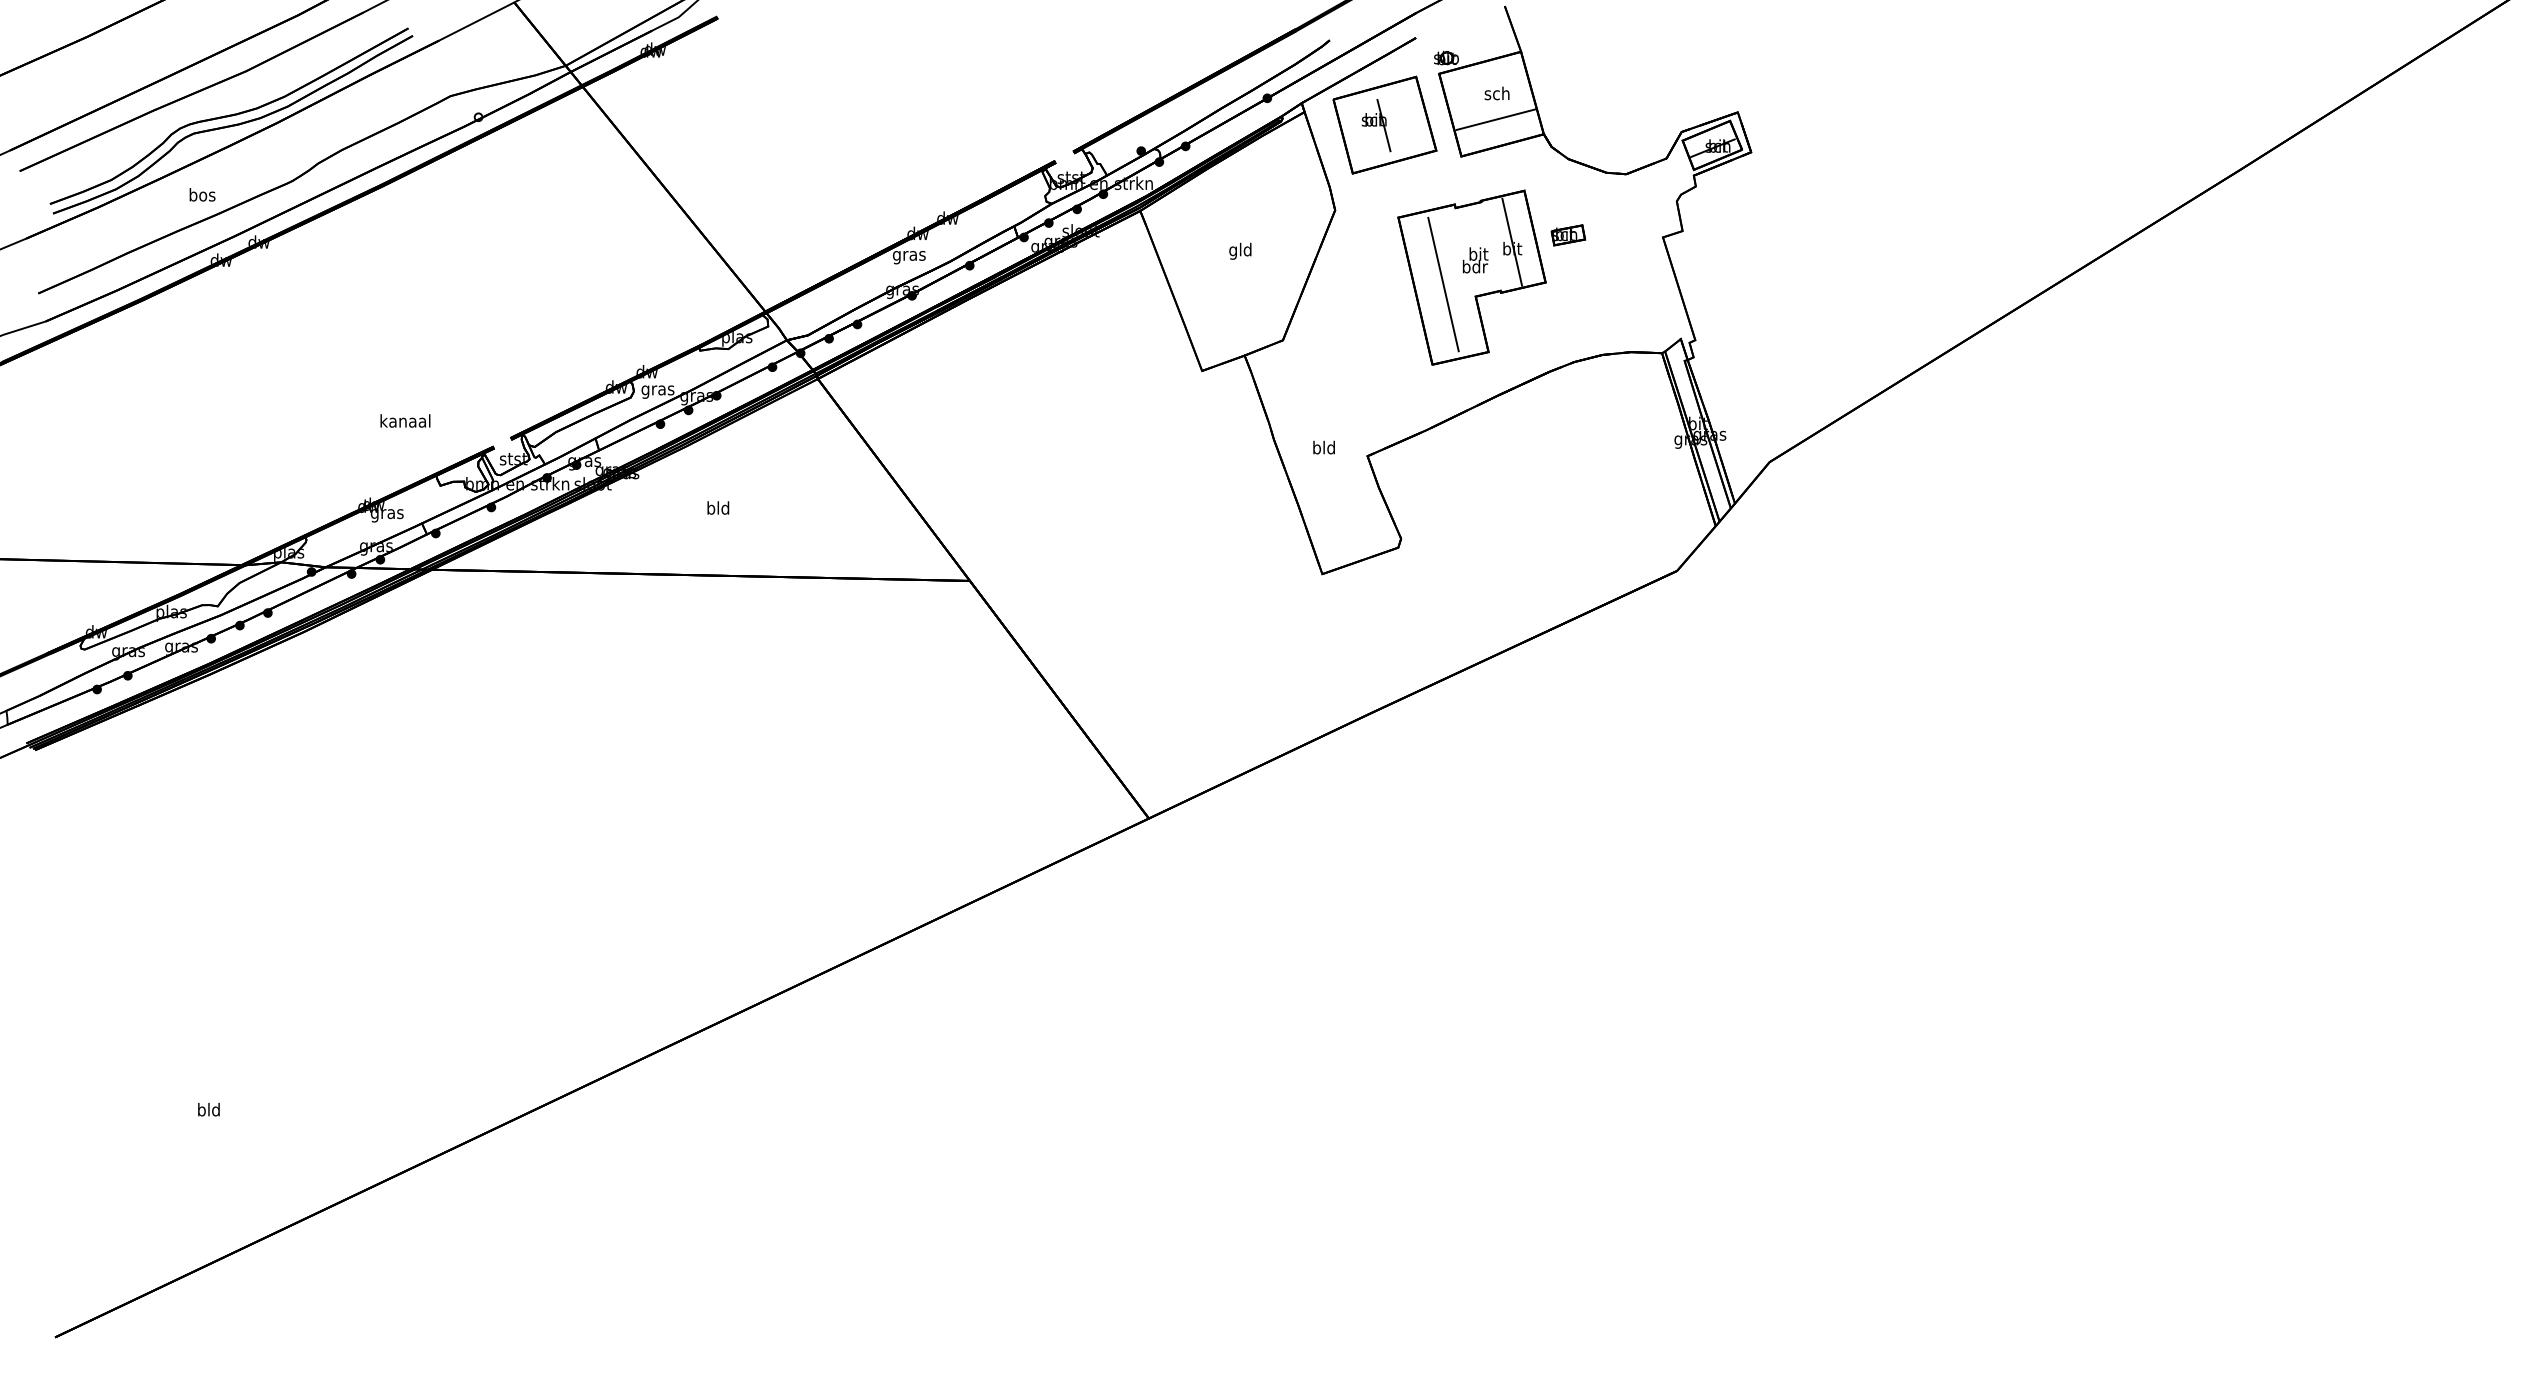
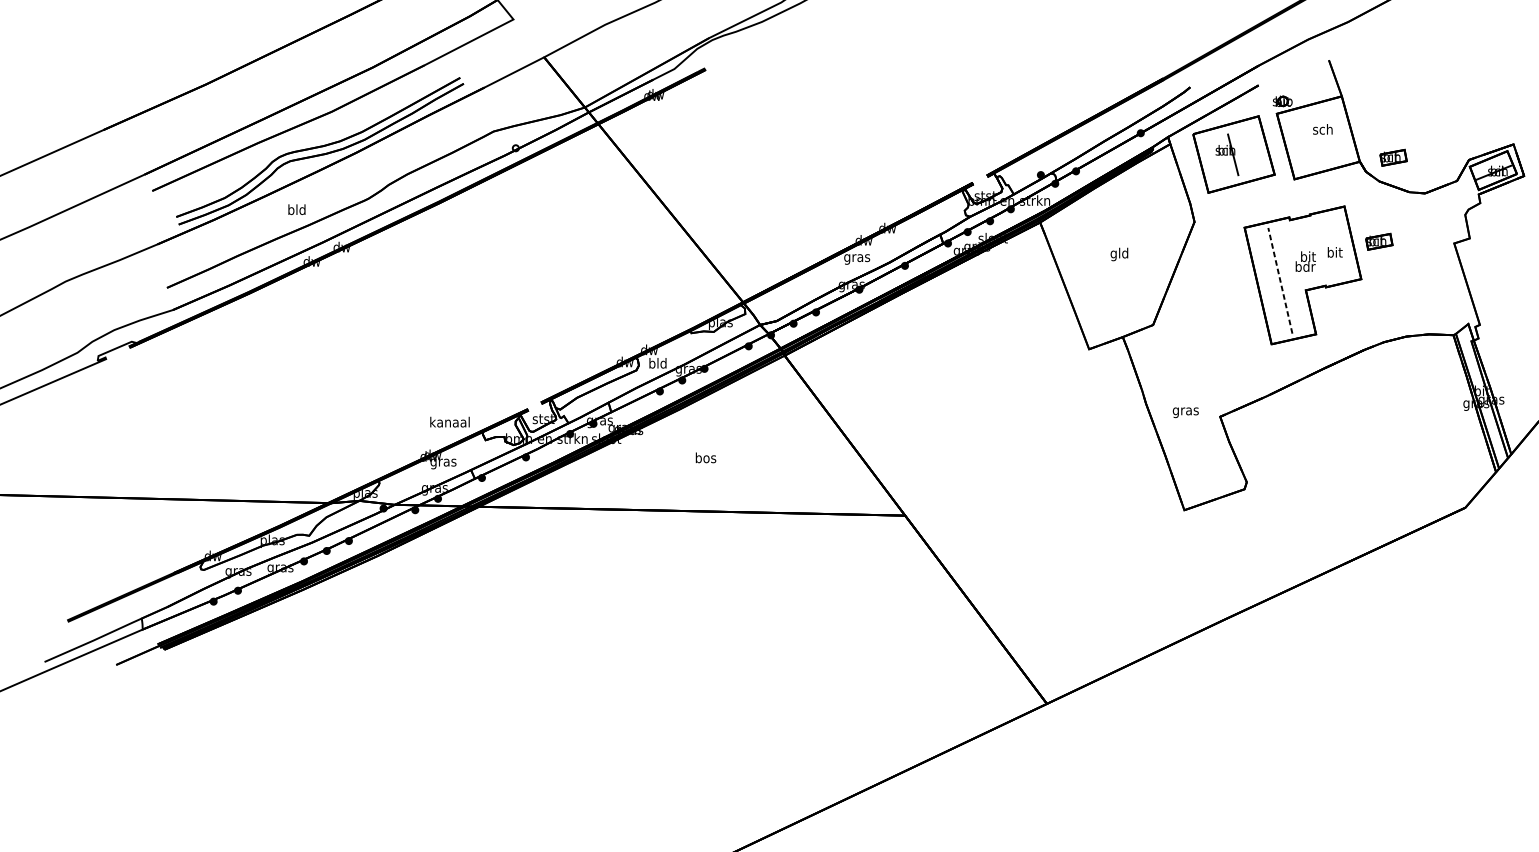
line: (1495, 119) -> (1321, 150), removed
part: (1586, 129) -> (1393, 157), added
text: (202, 194) -> (297, 209), bos -> bld
line: (1512, 241) -> (1335, 246), removed
line: (1443, 284) -> (1280, 280), solid -> dashed
text: (657, 390) -> (657, 364), gras -> bld
text: (405, 420) -> (450, 421), moved
text: (1323, 448) -> (1185, 410), bld -> gras
text: (718, 507) -> (705, 457), bld -> bos

